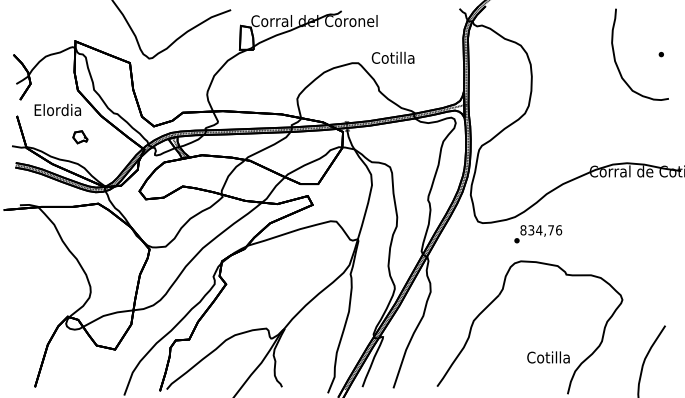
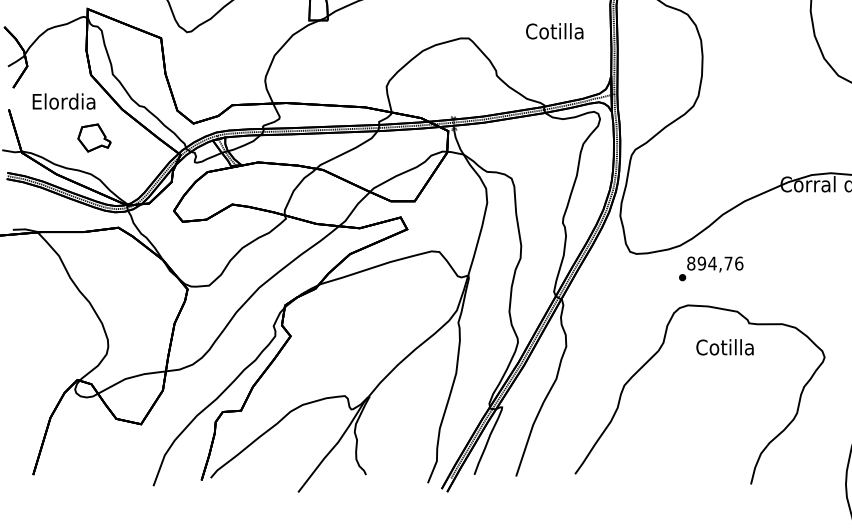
text: (392, 57) -> (553, 30), moved
part: (80, 137) -> (94, 138), size x1.67
text: (531, 230) -> (702, 263), 834,76 -> 894,76
text: (548, 357) -> (725, 347), moved

